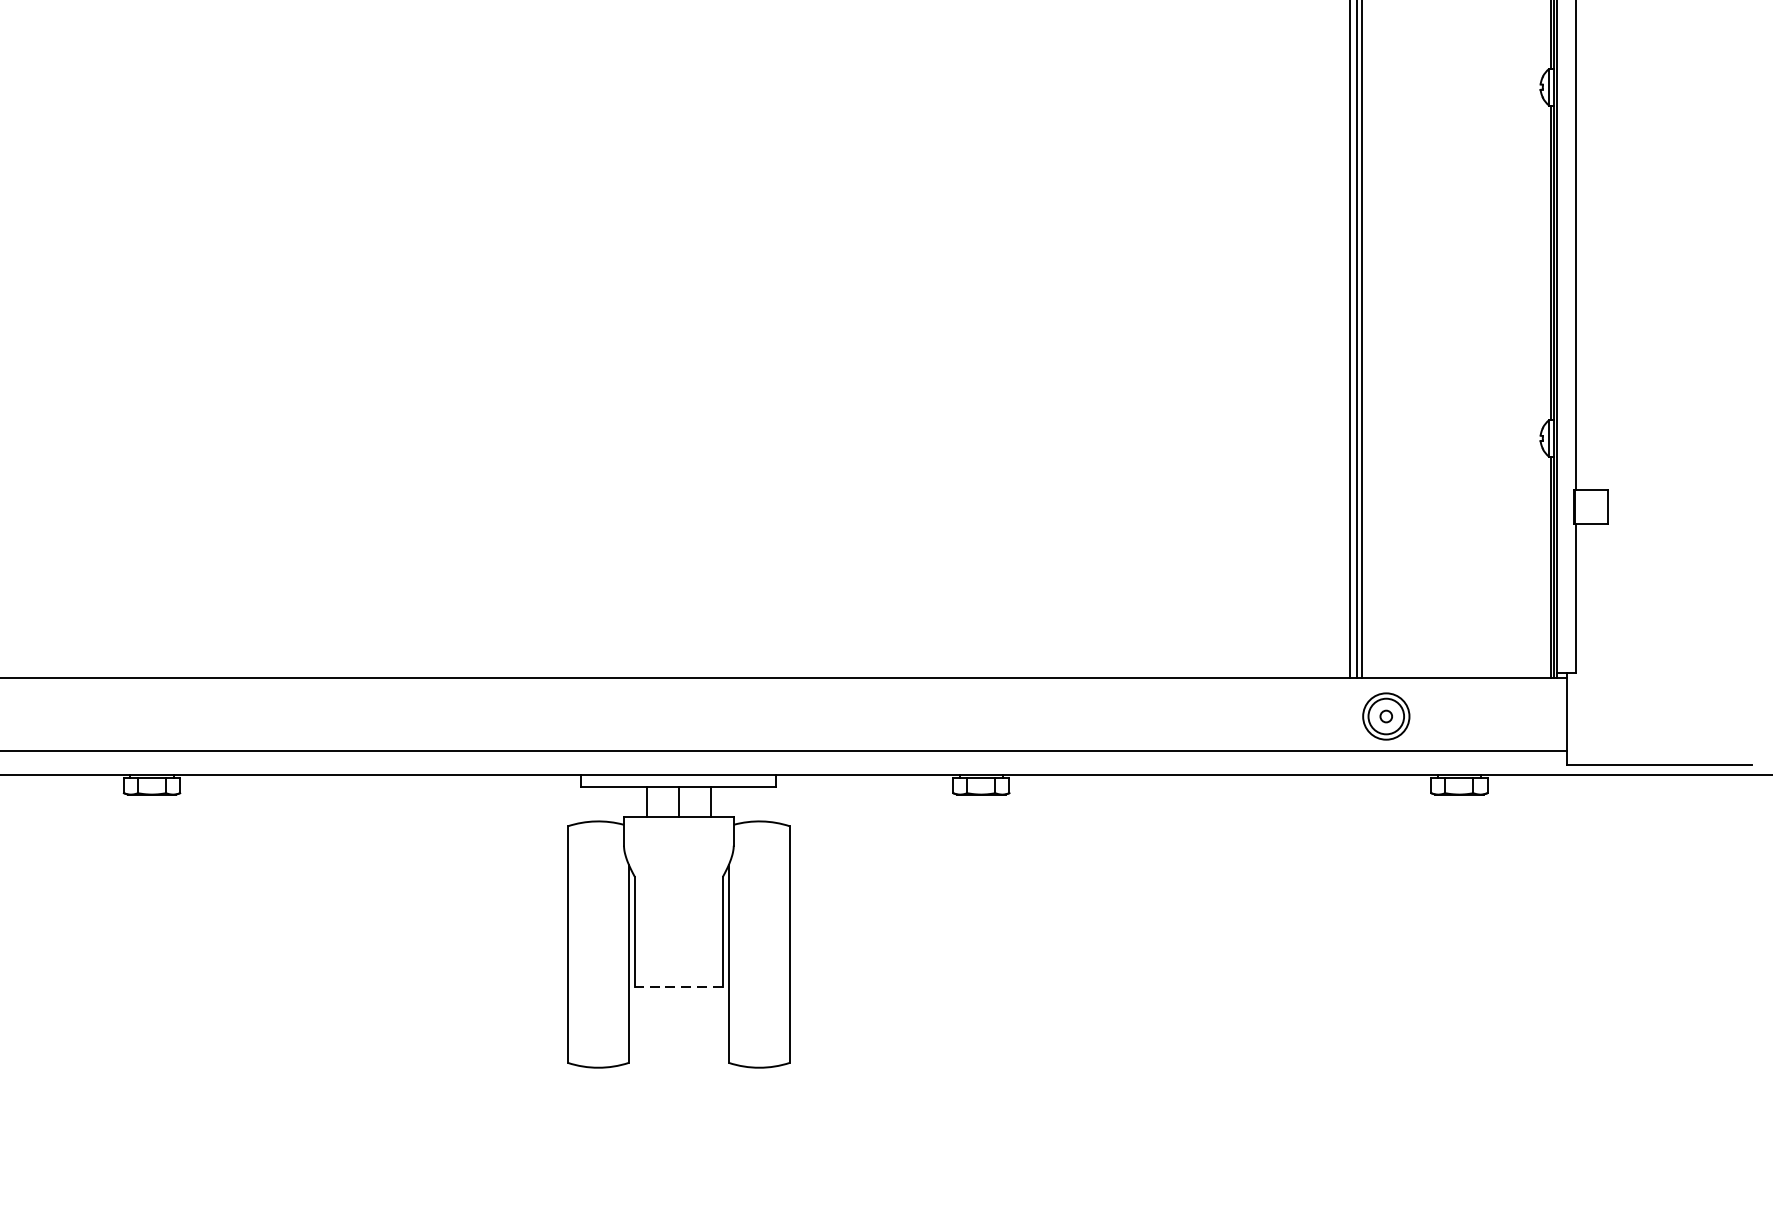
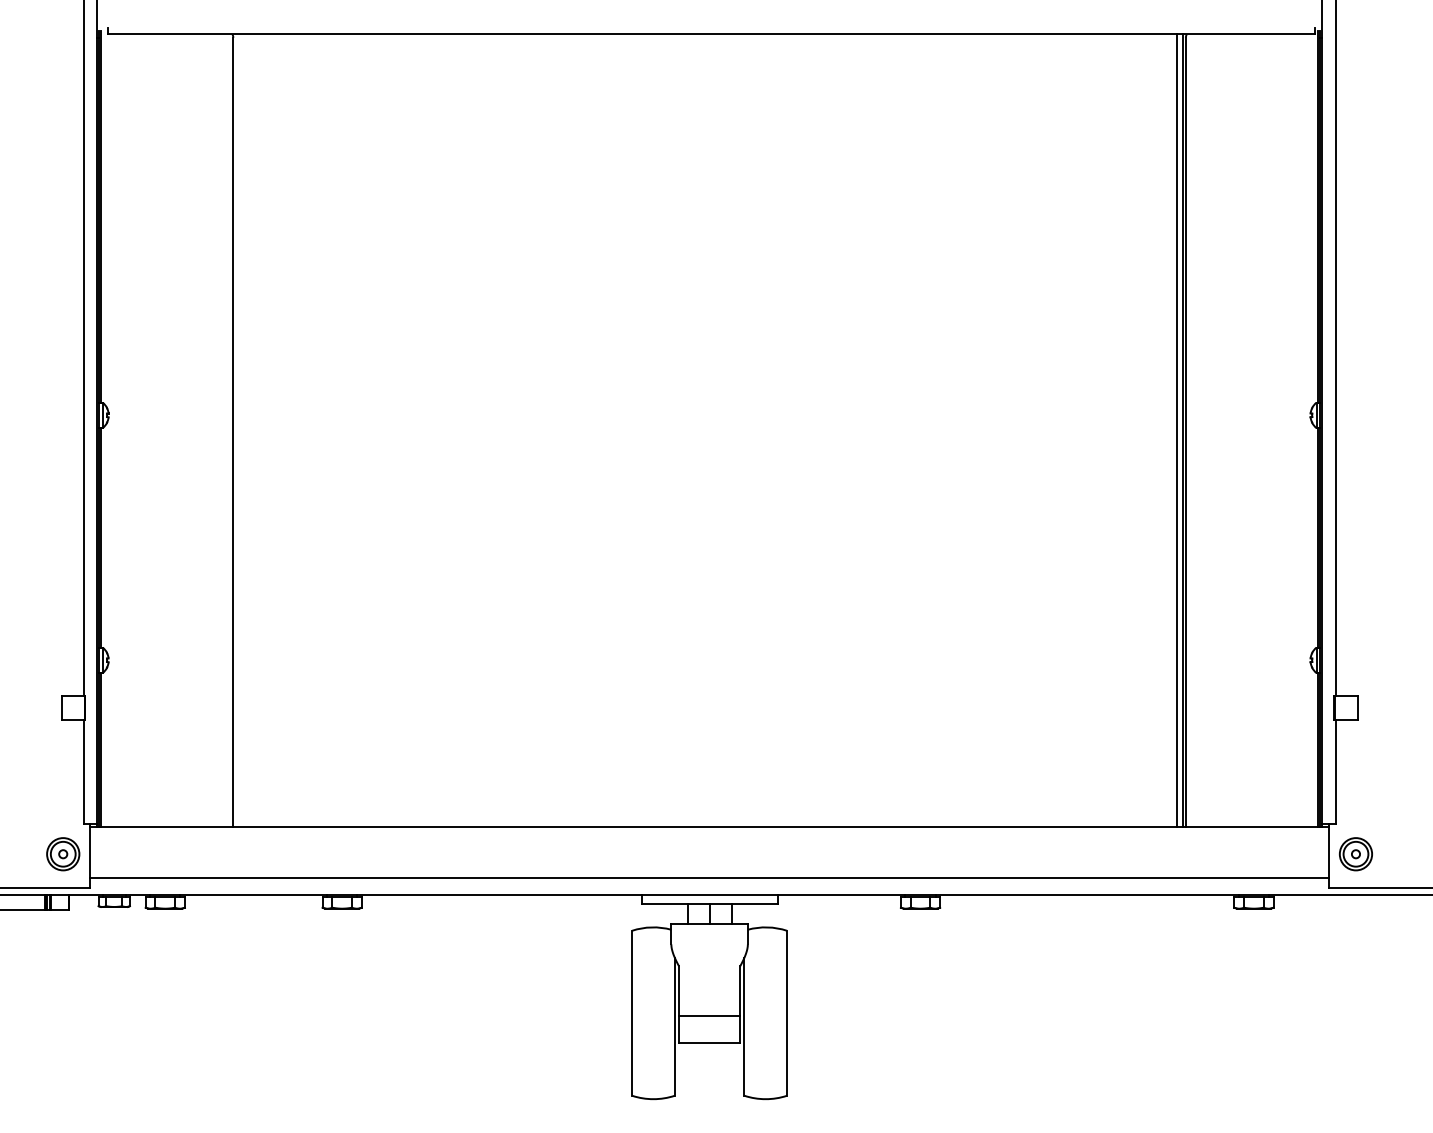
part: (1385, 716) -> (1355, 854), moved
line: (678, 947) -> (709, 1015), added
line: (678, 987) -> (709, 1043), dashed -> solid

